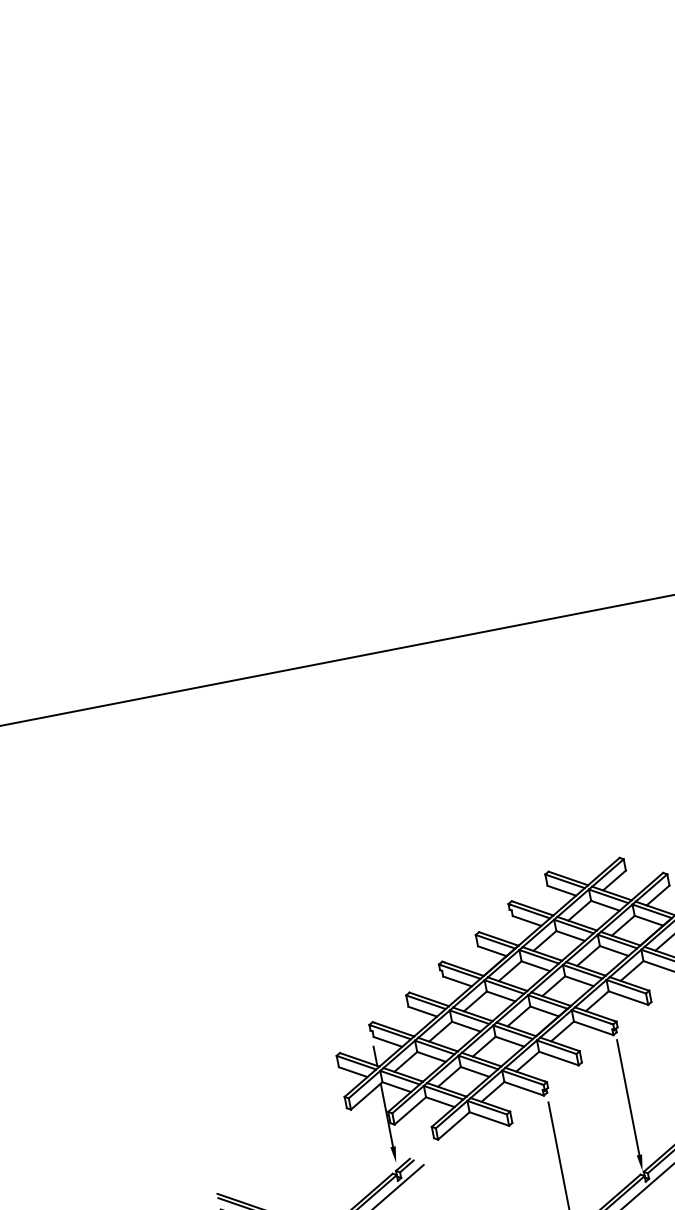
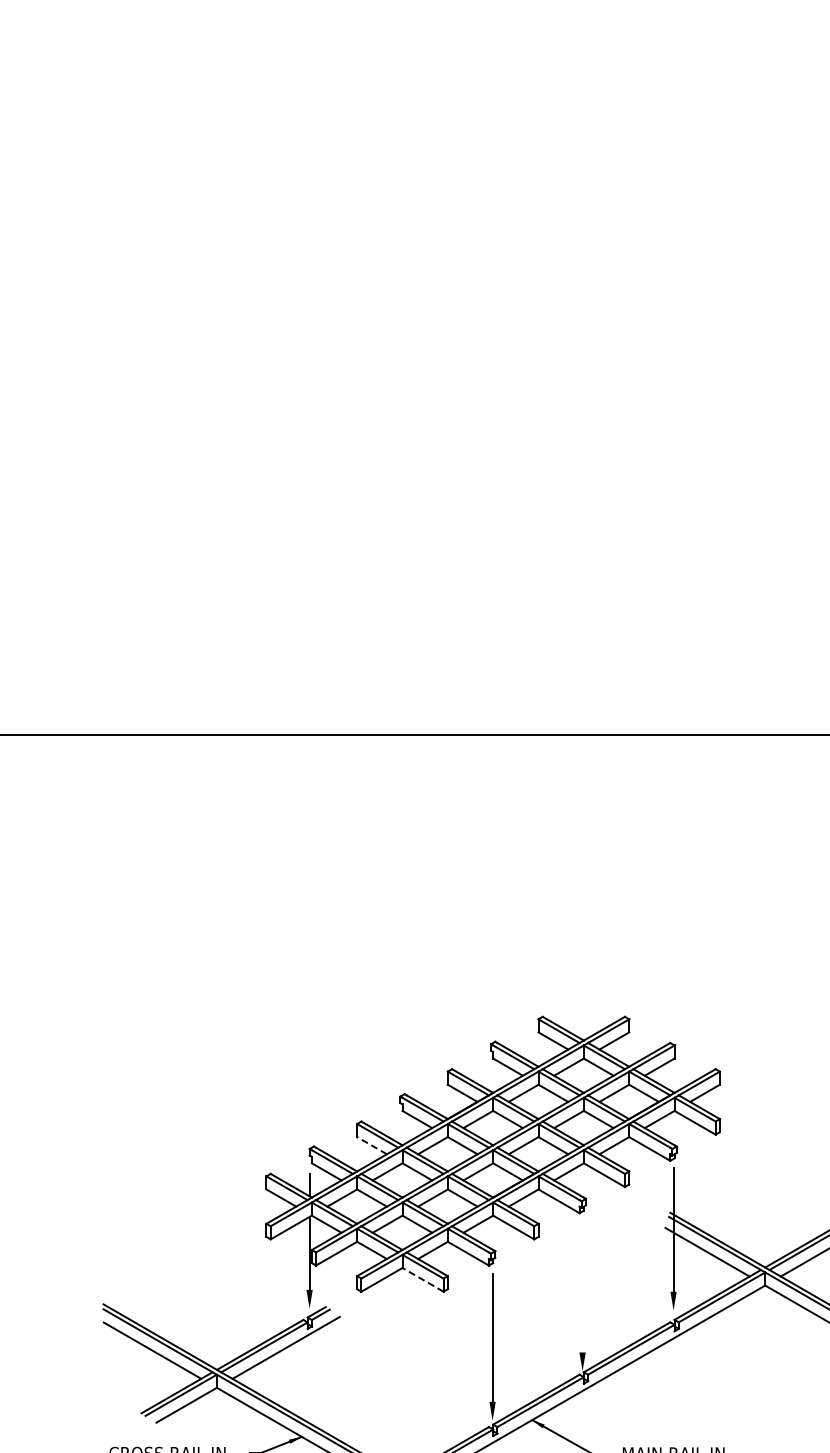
line: (422, 1011) -> (371, 1145), solid -> dashed
line: (628, 1097) -> (582, 1285), removed
line: (489, 1118) -> (423, 1279), solid -> dashed

